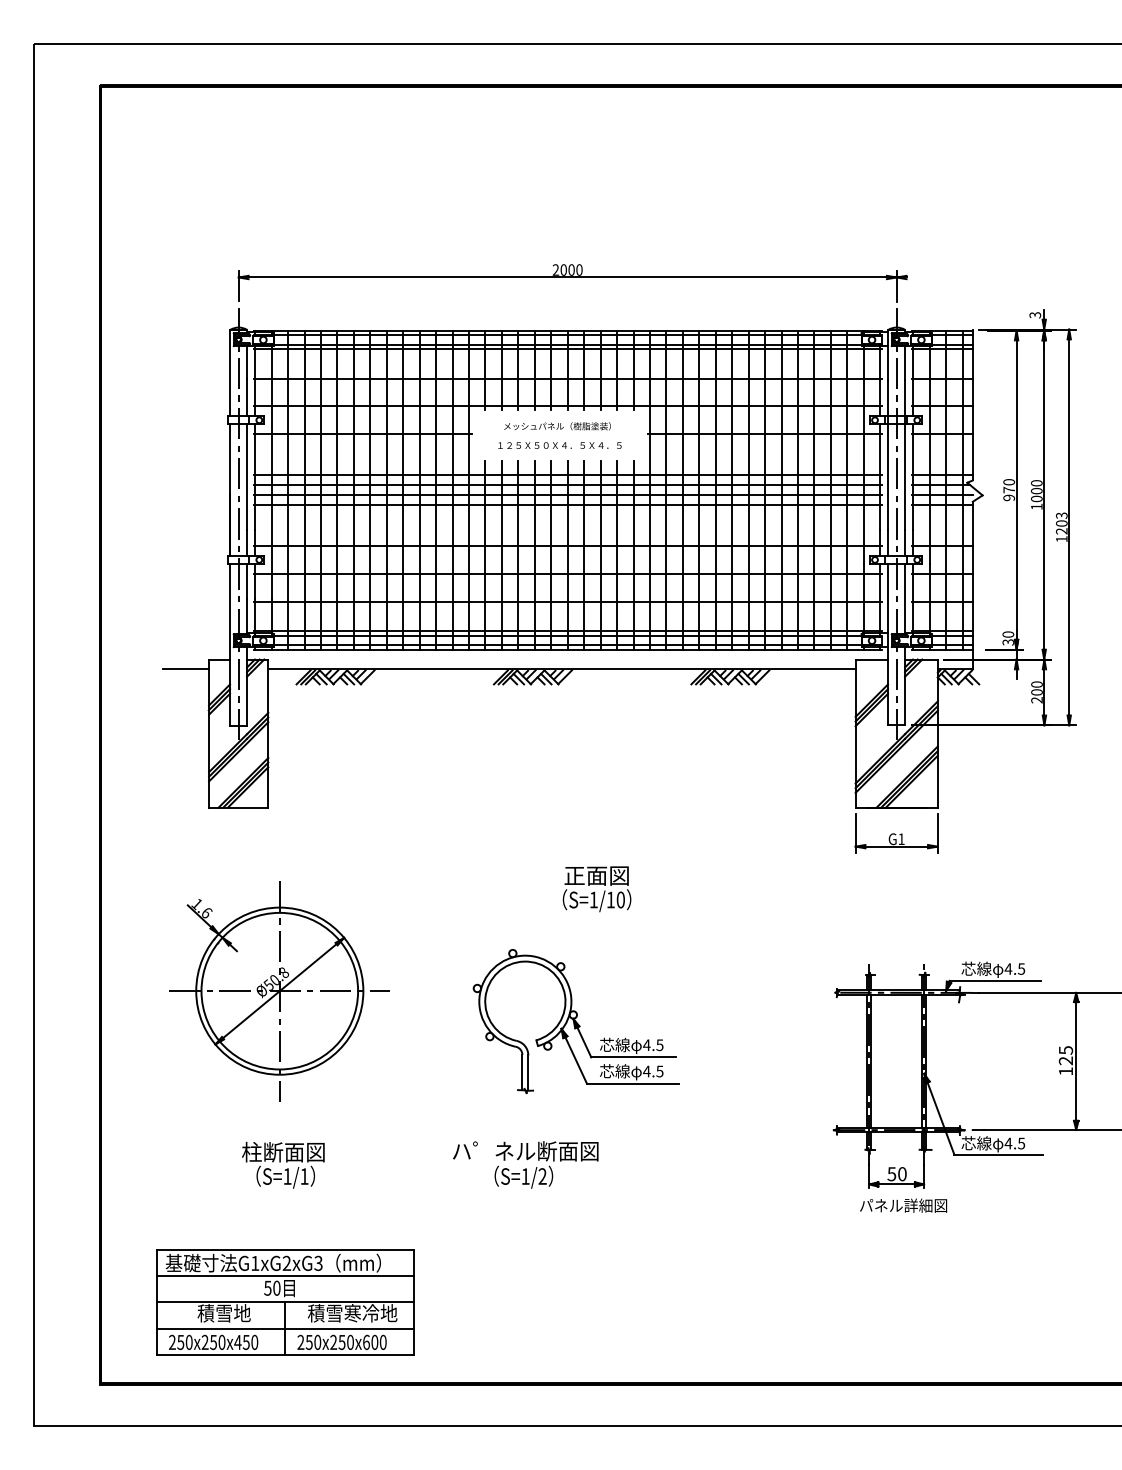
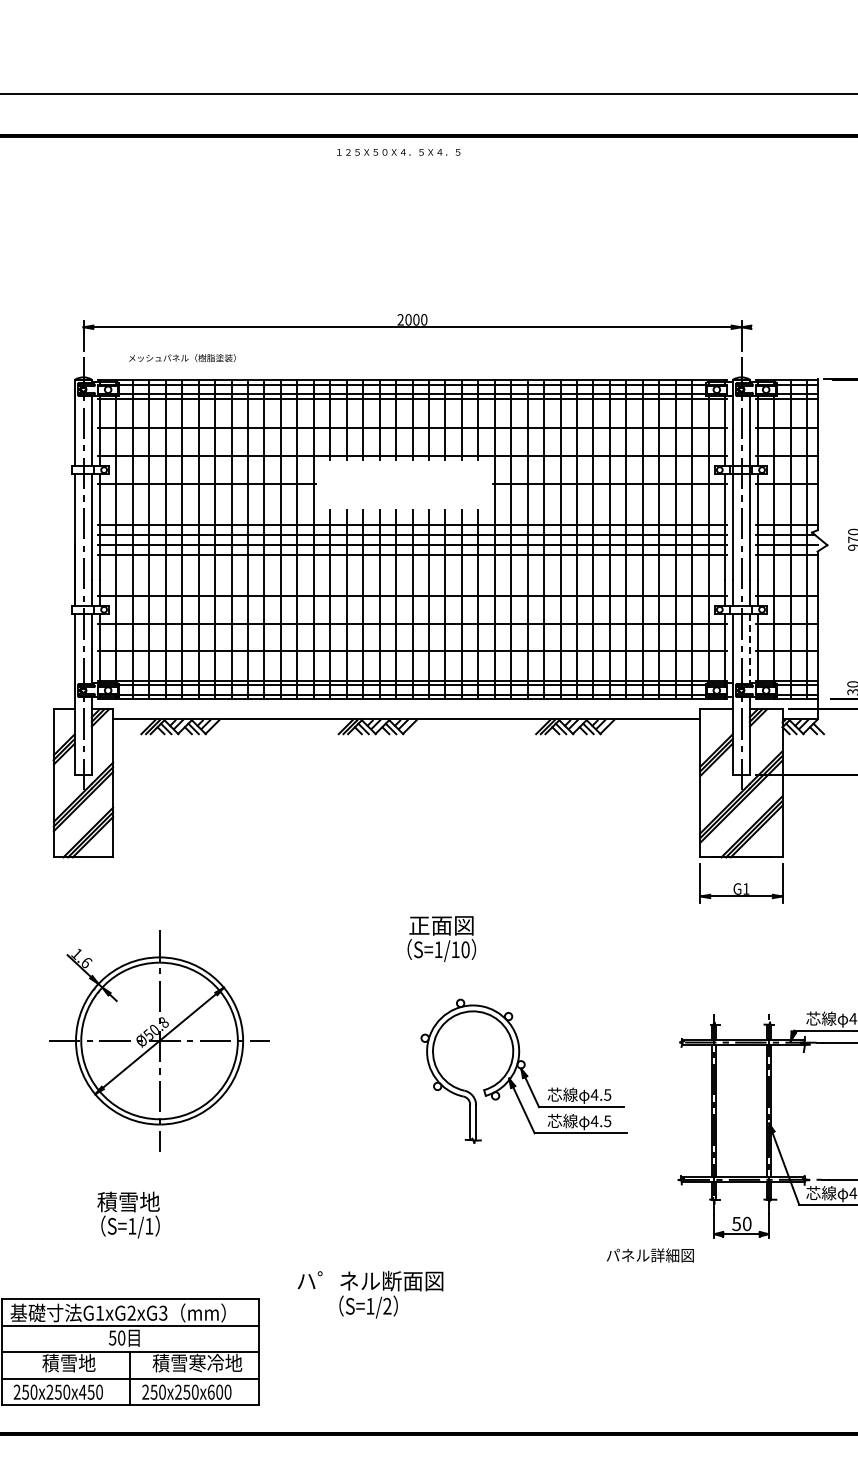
text: (557, 426) -> (182, 358), moved
text: (559, 445) -> (398, 152), moved
line: (905, 599) -> (750, 649), solid -> dashed
line: (186, 669) -> (31, 719), removed
part: (279, 991) -> (159, 1041), moved
part: (575, 1021) -> (523, 1071), moved
text: (283, 1151) -> (128, 1201), 柱断面図 -> 積雪地
text: (525, 1164) -> (370, 1294), moved
text: (903, 1205) -> (650, 1255), moved

